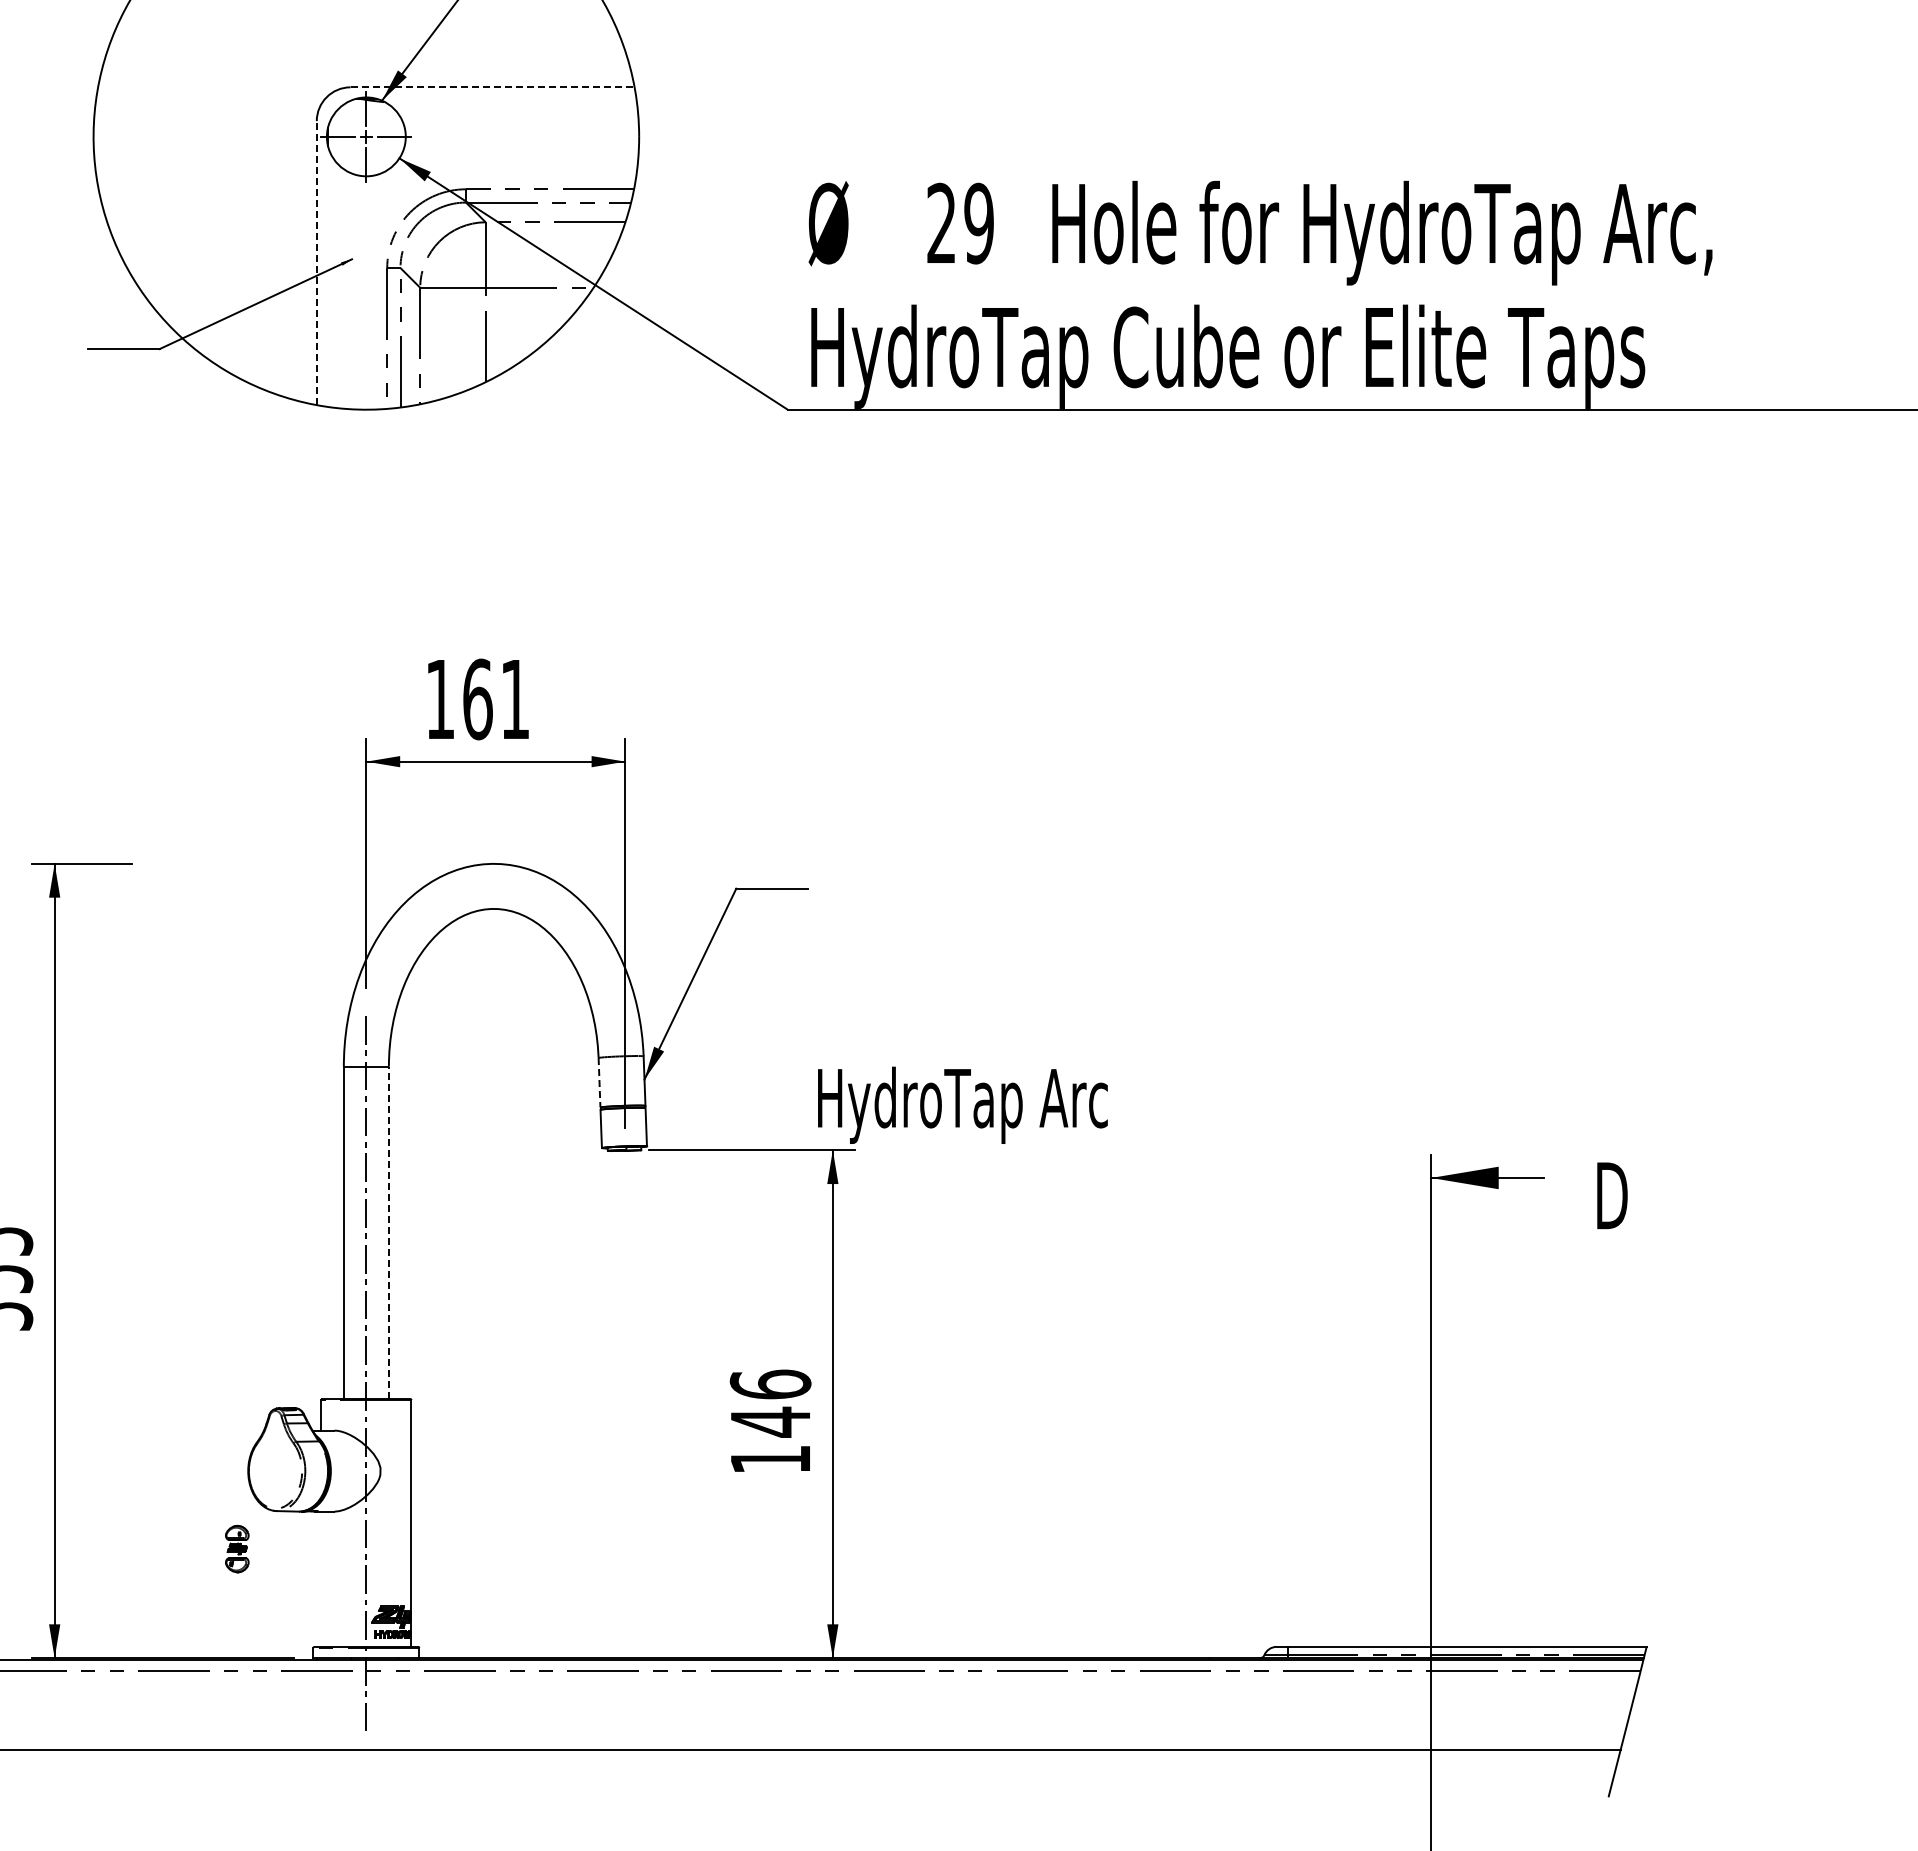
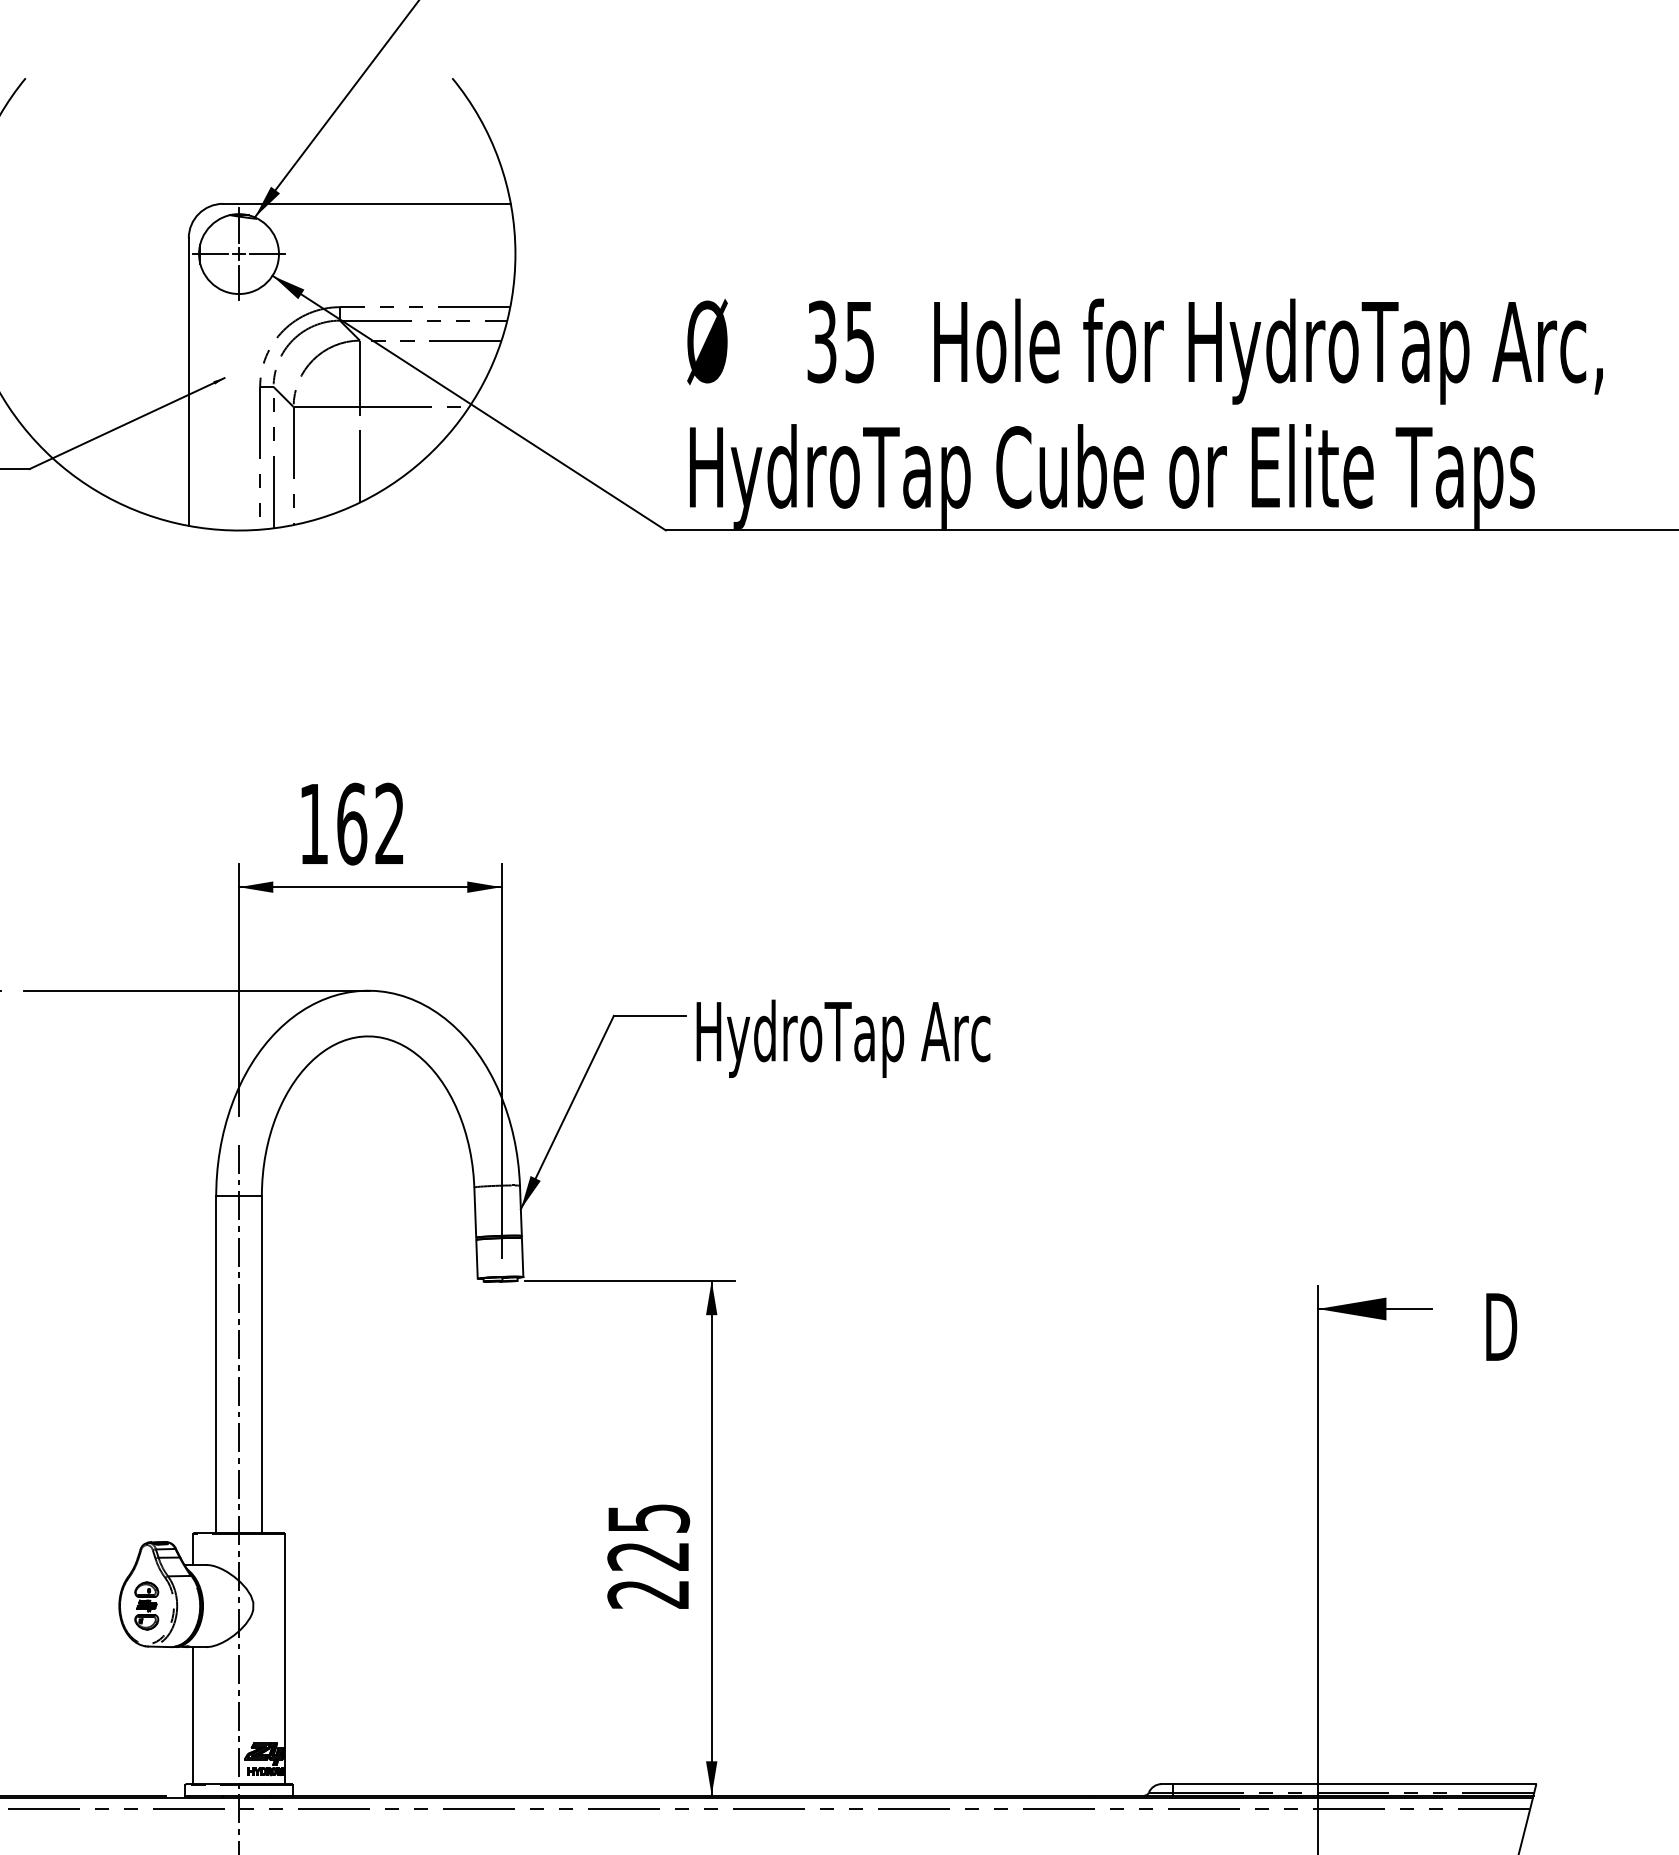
line: (493, 87) -> (367, 204), dashed -> solid
text: (960, 223) -> (841, 341), 29 -> 35
line: (316, 262) -> (188, 381), dashed -> solid
text: (514, 698) -> (389, 823), 161 -> 162
line: (324, 863) -> (196, 990), added
line: (599, 1082) -> (475, 1212), dashed -> solid
text: (962, 1104) -> (843, 1037), moved
line: (388, 1232) -> (261, 1364), dashed -> solid
text: (770, 1421) -> (648, 1555), 146 -> 225
part: (237, 1548) -> (146, 1605), moved
line: (321, 1578) -> (193, 1714), added

